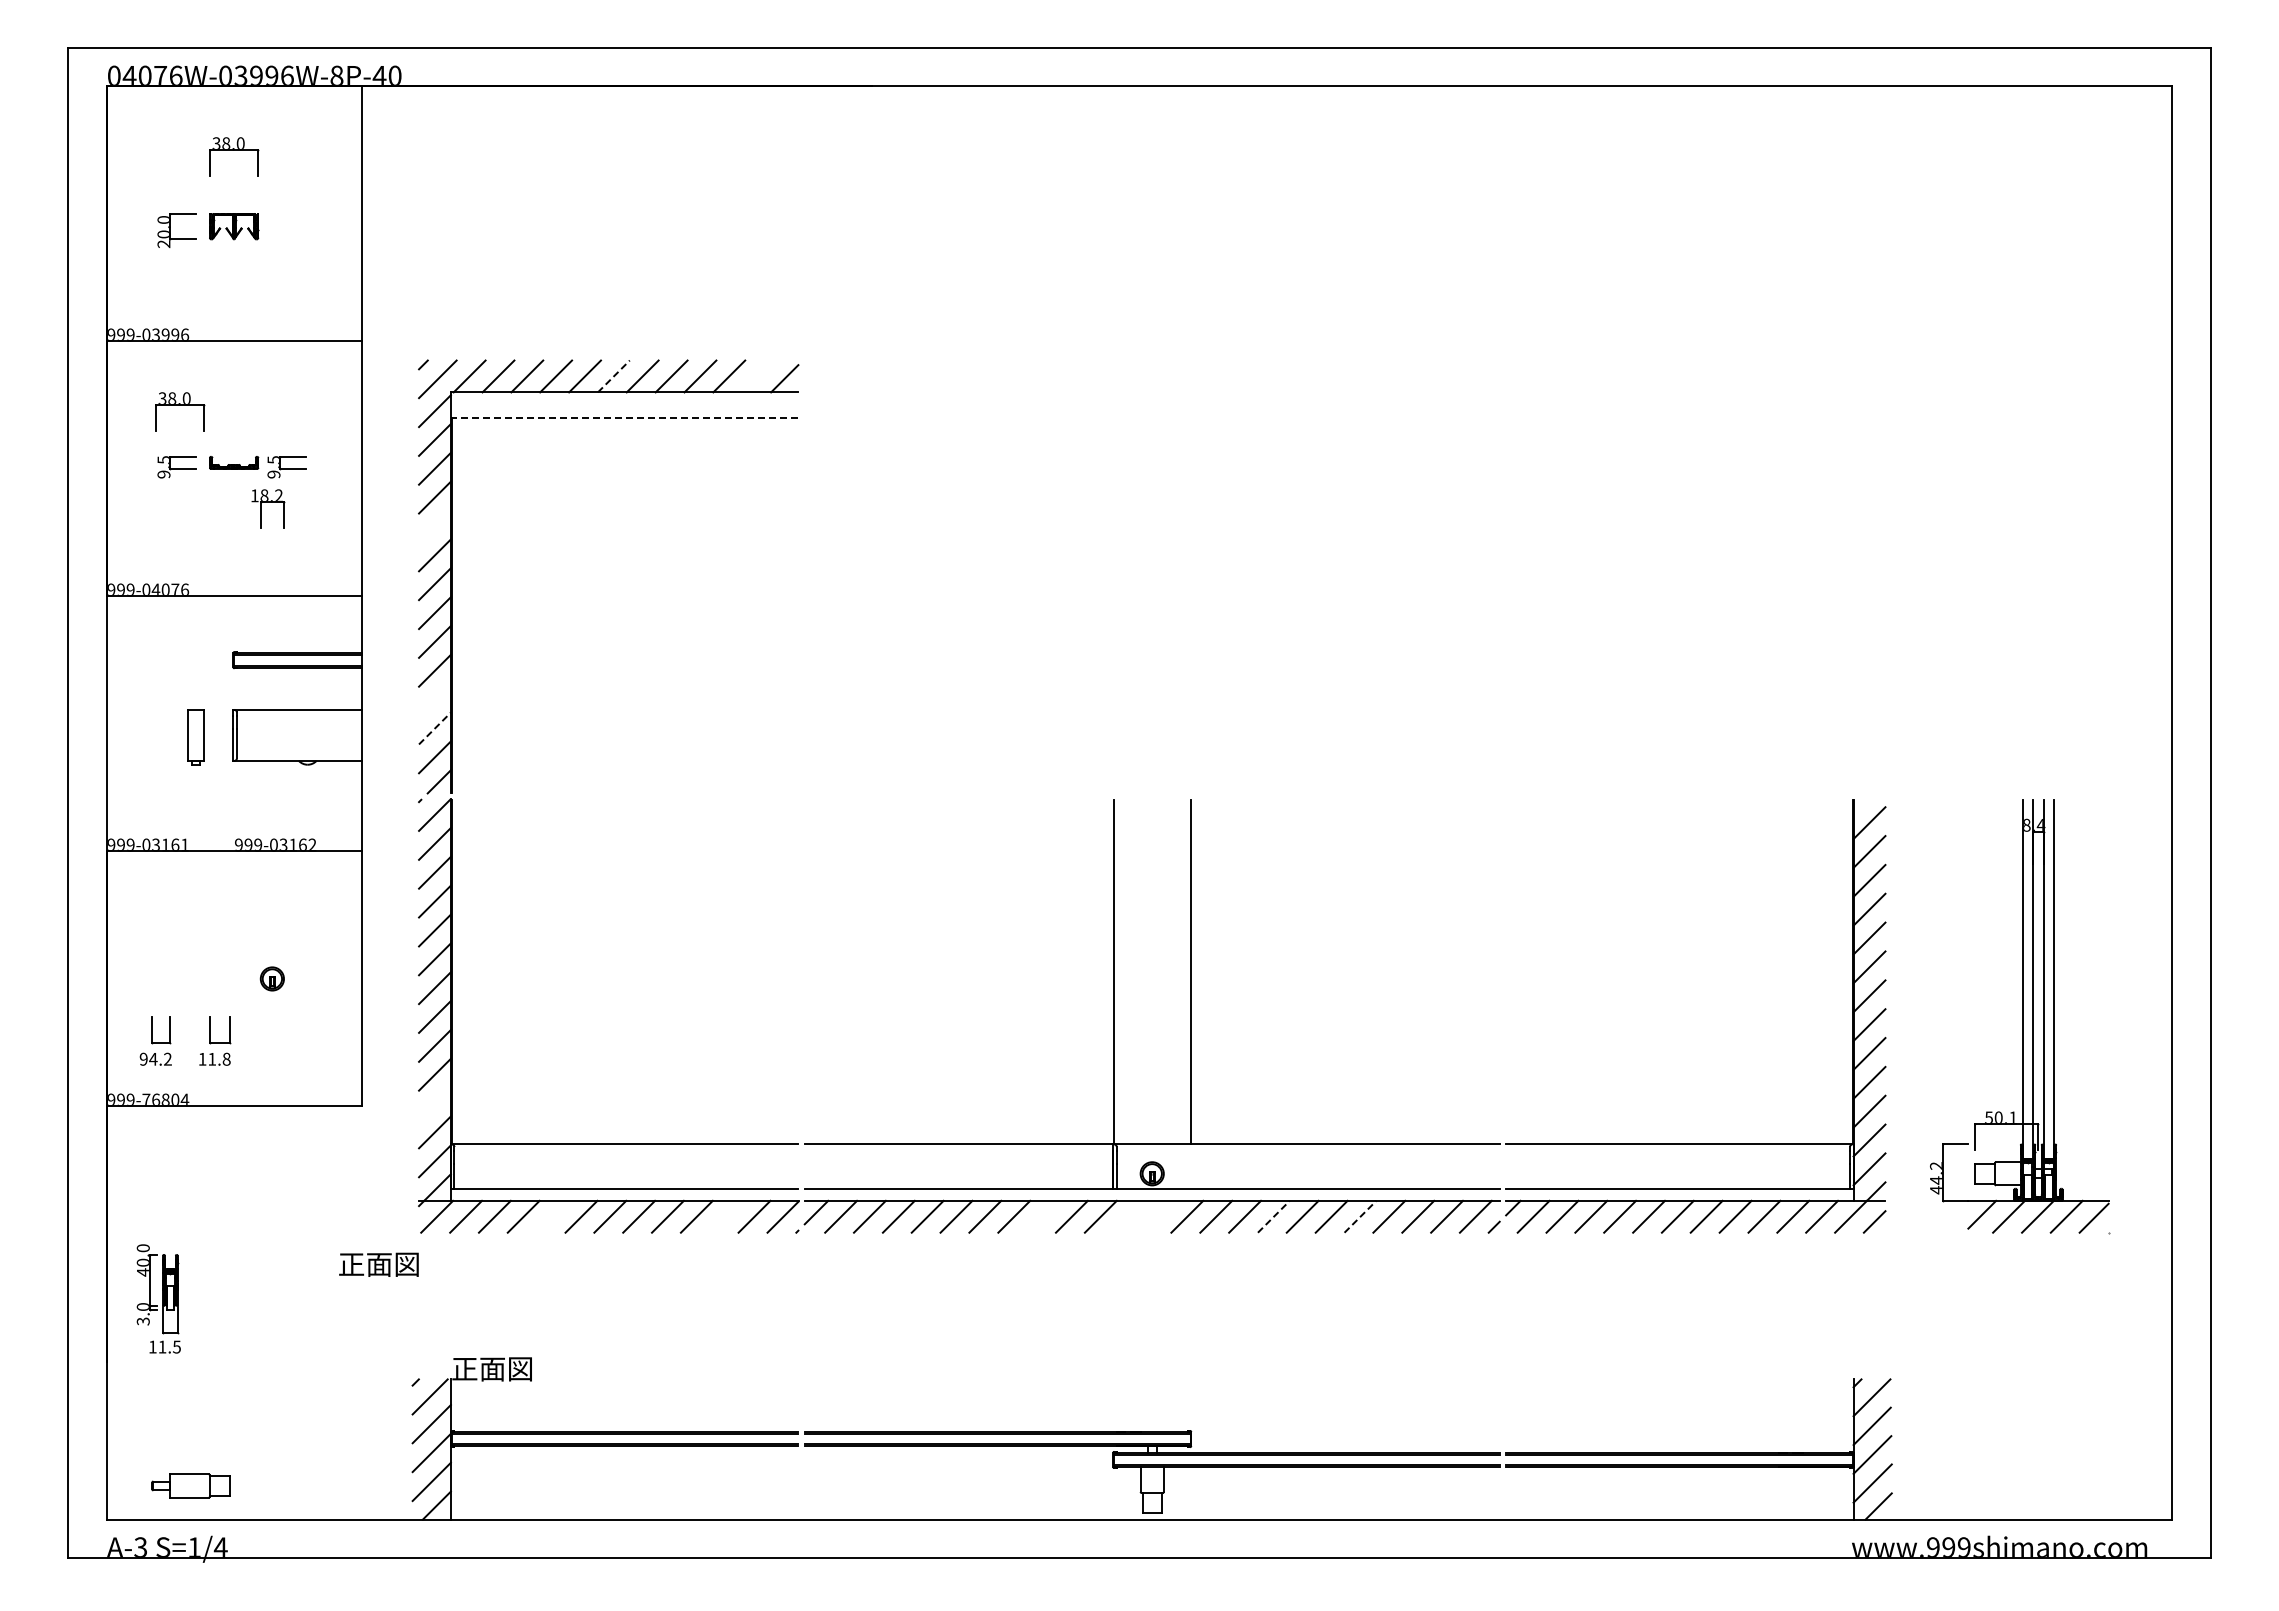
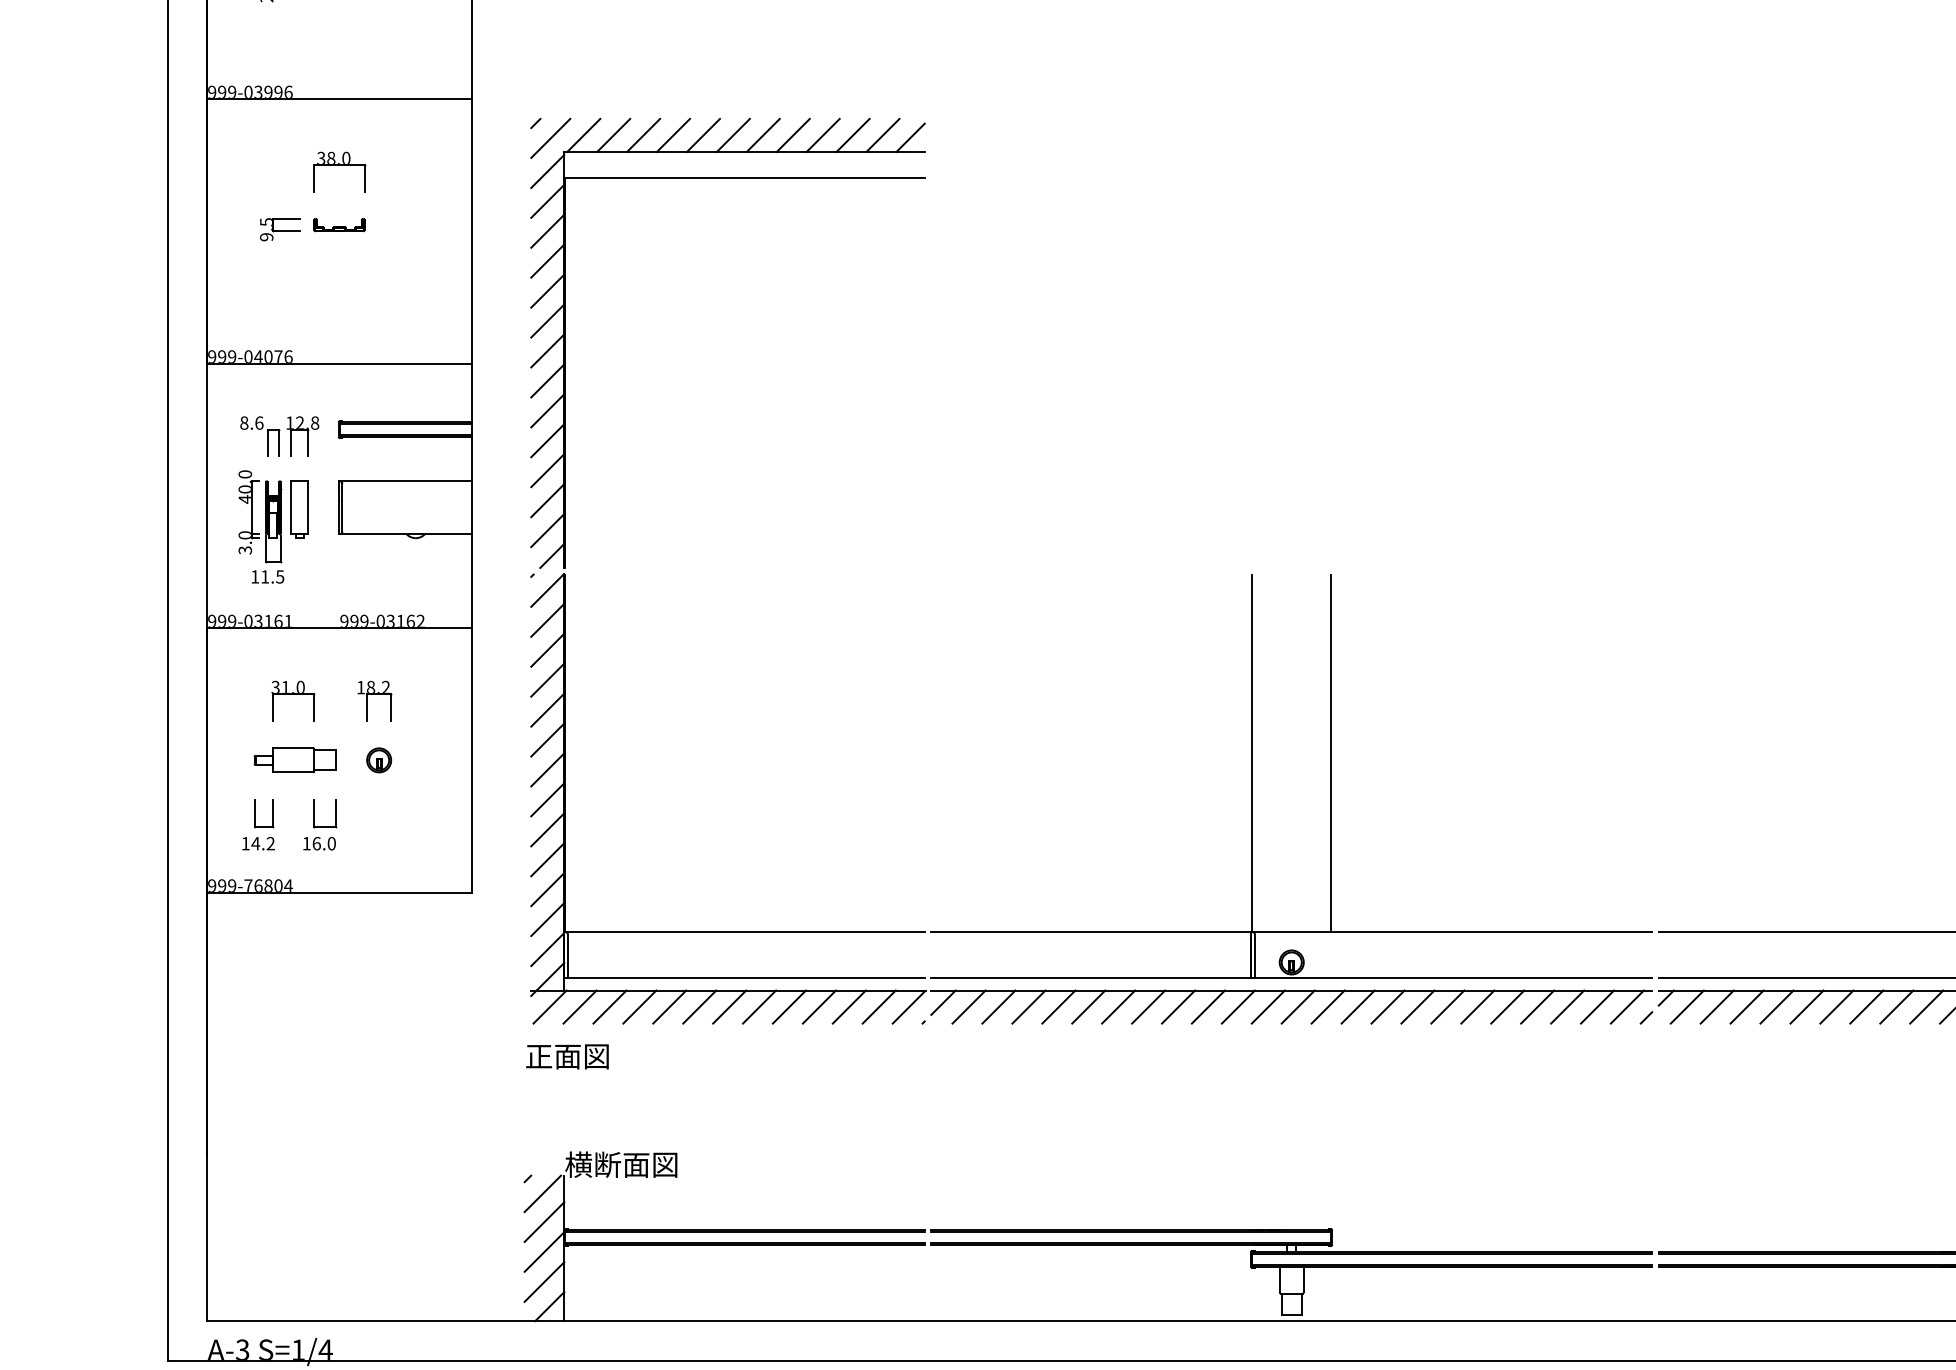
line: (613, 376) -> (732, 135), dashed -> solid
line: (758, 376) -> (883, 135), added
part: (180, 411) -> (339, 171), moved
line: (624, 417) -> (744, 178), dashed -> solid
part: (286, 467) -> (393, 229), removed
part: (268, 508) -> (375, 700), moved
line: (434, 526) -> (547, 291), added
part: (176, 666) -> (279, 436), added
line: (434, 699) -> (547, 470), added
line: (434, 728) -> (547, 500), dashed -> solid
part: (189, 921) -> (293, 700), added
text: (143, 1058) -> (245, 842), 94.2 -> 14.2
text: (219, 1058) -> (324, 842), 11.8 -> 16.0
line: (434, 1103) -> (547, 889), added
line: (552, 1216) -> (669, 1006), added
line: (725, 1216) -> (849, 1006), added
line: (1043, 1216) -> (1178, 1006), added
line: (1129, 1216) -> (1268, 1006), added
line: (1158, 1216) -> (1298, 1006), added
line: (1273, 1216) -> (1417, 1006), dashed -> solid
line: (1360, 1216) -> (1507, 1006), dashed -> solid
text: (378, 1264) -> (567, 1056), moved
part: (158, 1298) -> (261, 526), moved
text: (505, 1368) -> (620, 1164), 正面図 -> 横断面図
part: (190, 1485) -> (294, 759), moved

